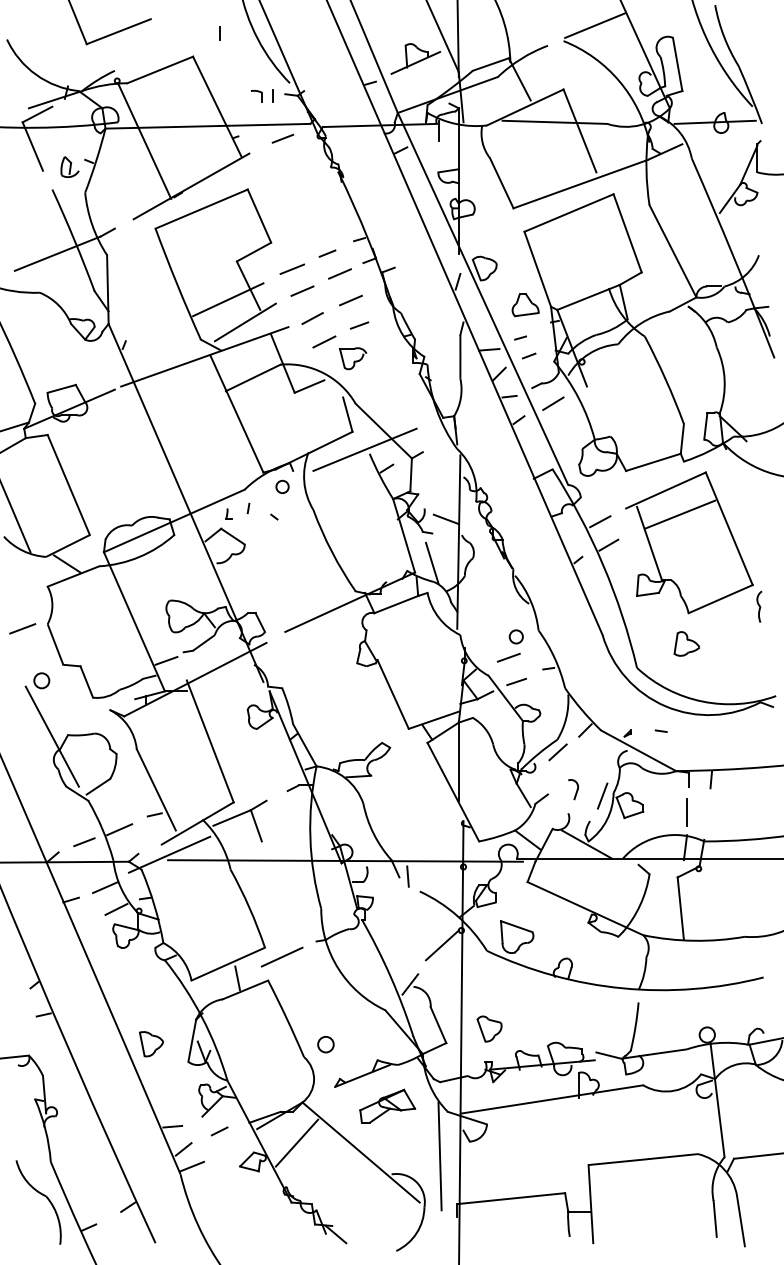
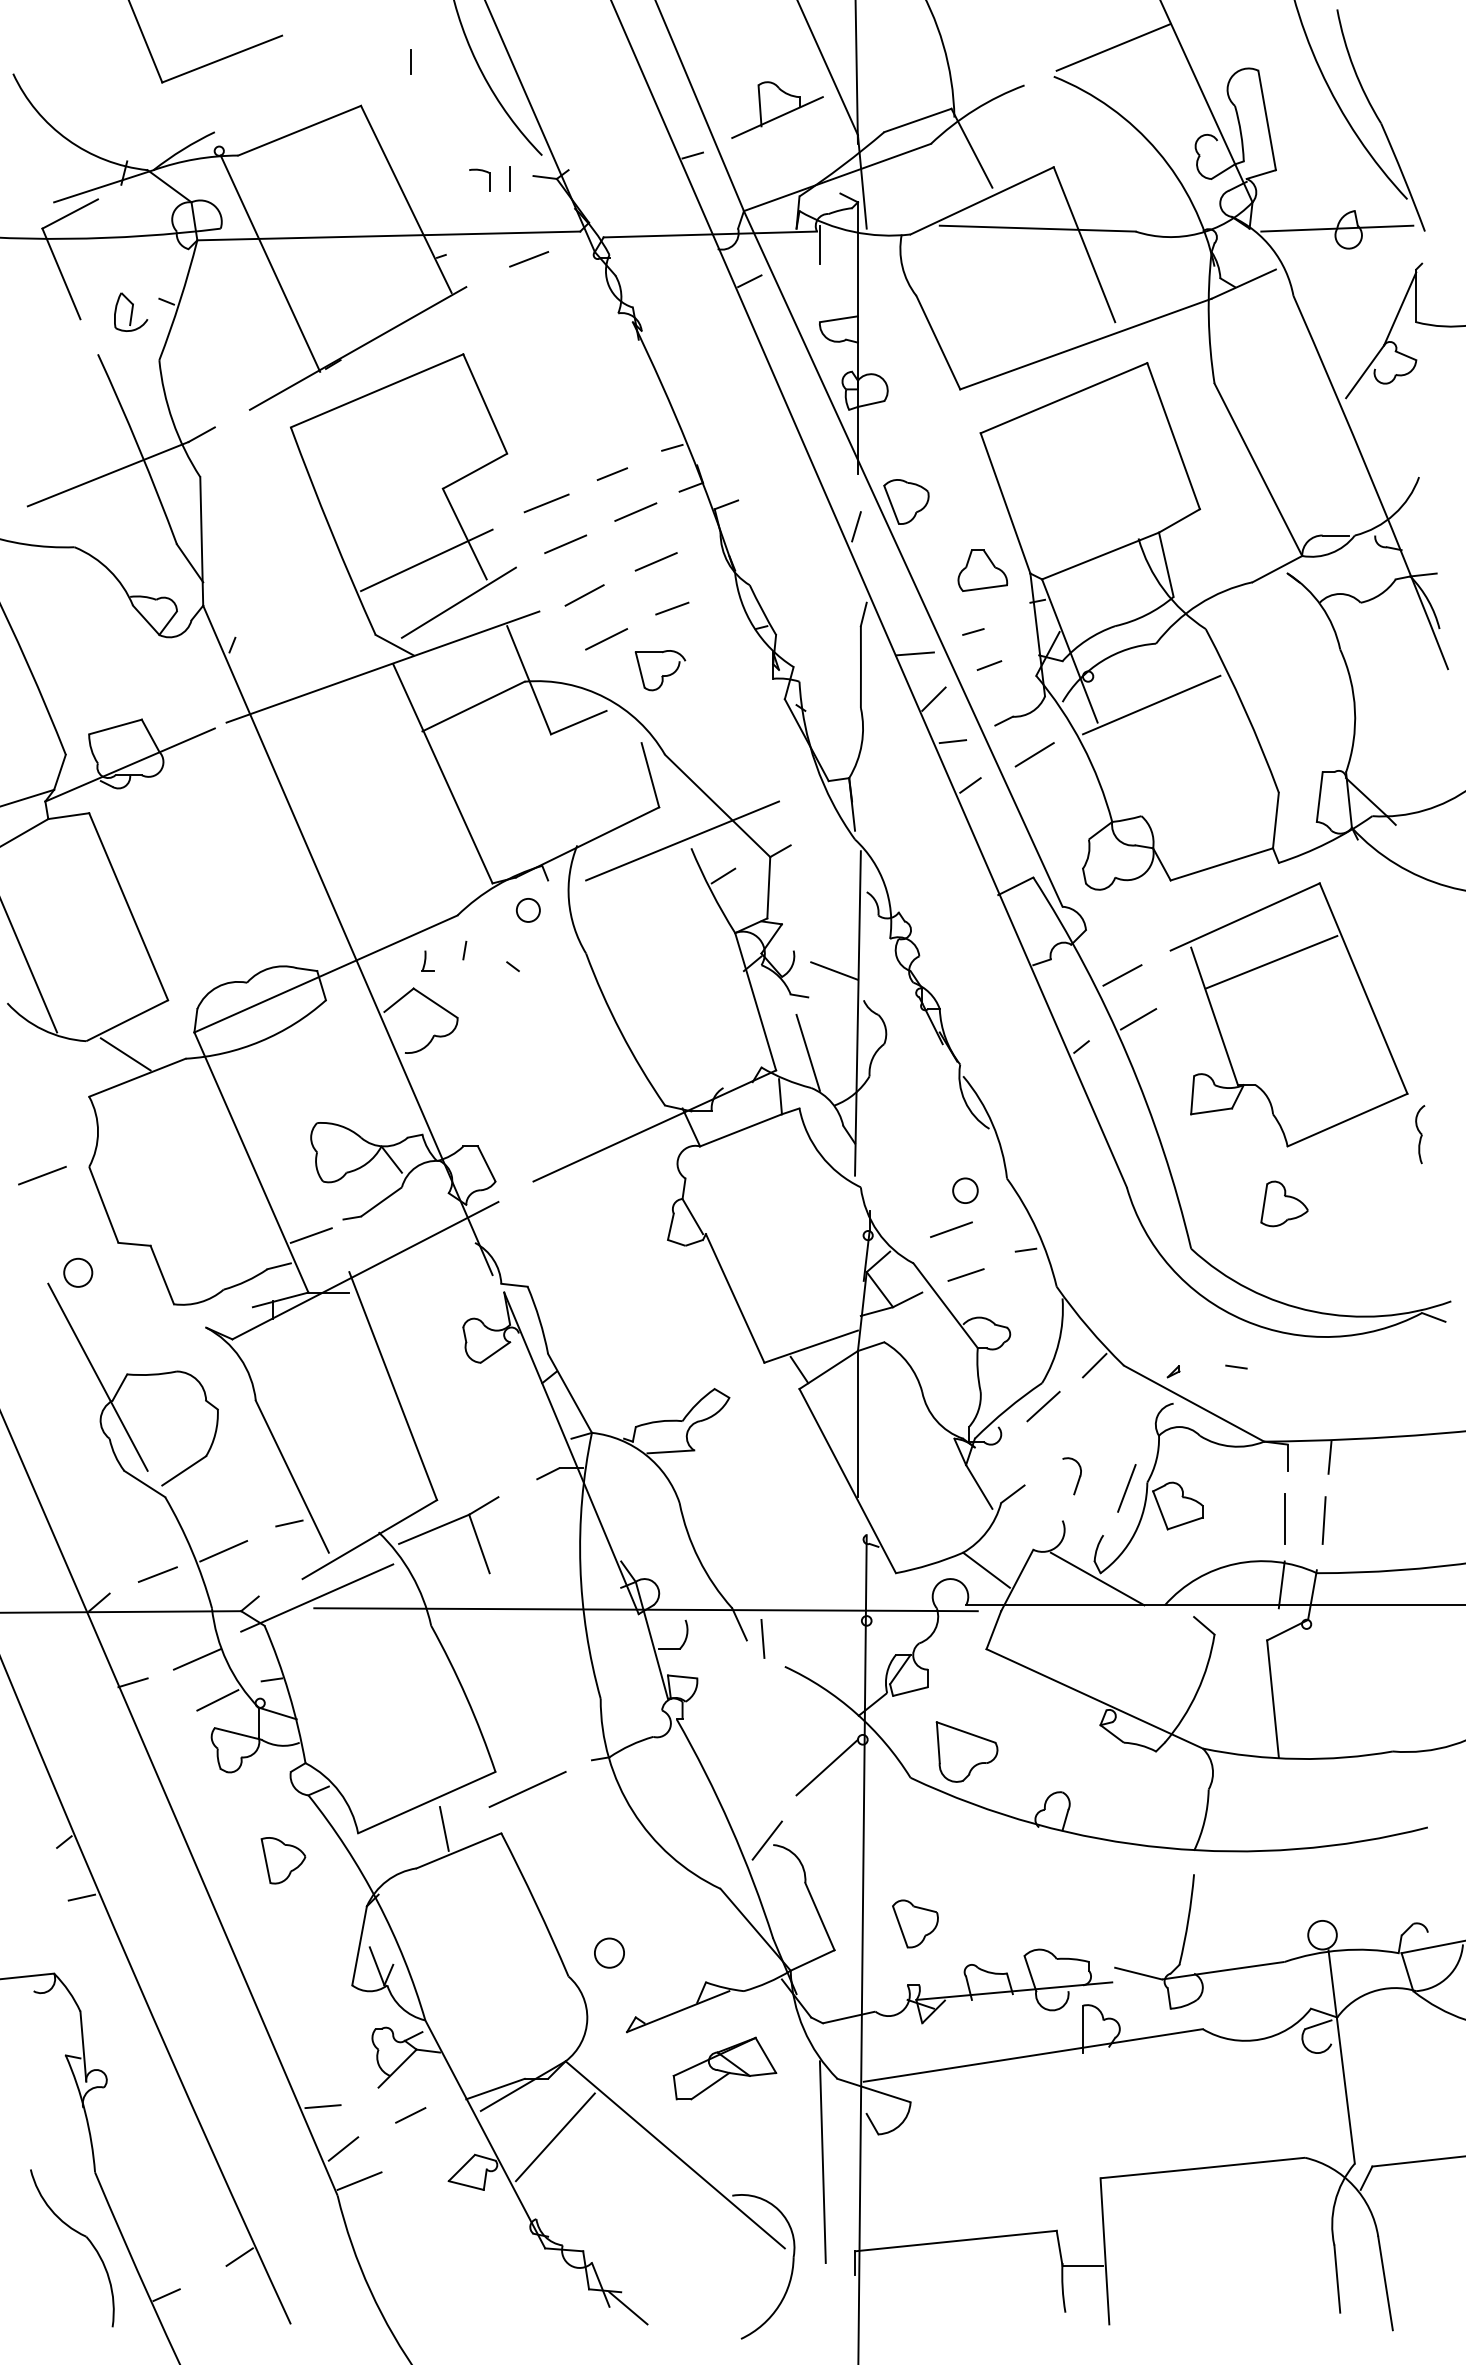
line: (615, 376) -> (1150, 703), added
line: (707, 812) -> (1322, 1519), added
part: (151, 1044) -> (283, 1861), moved

